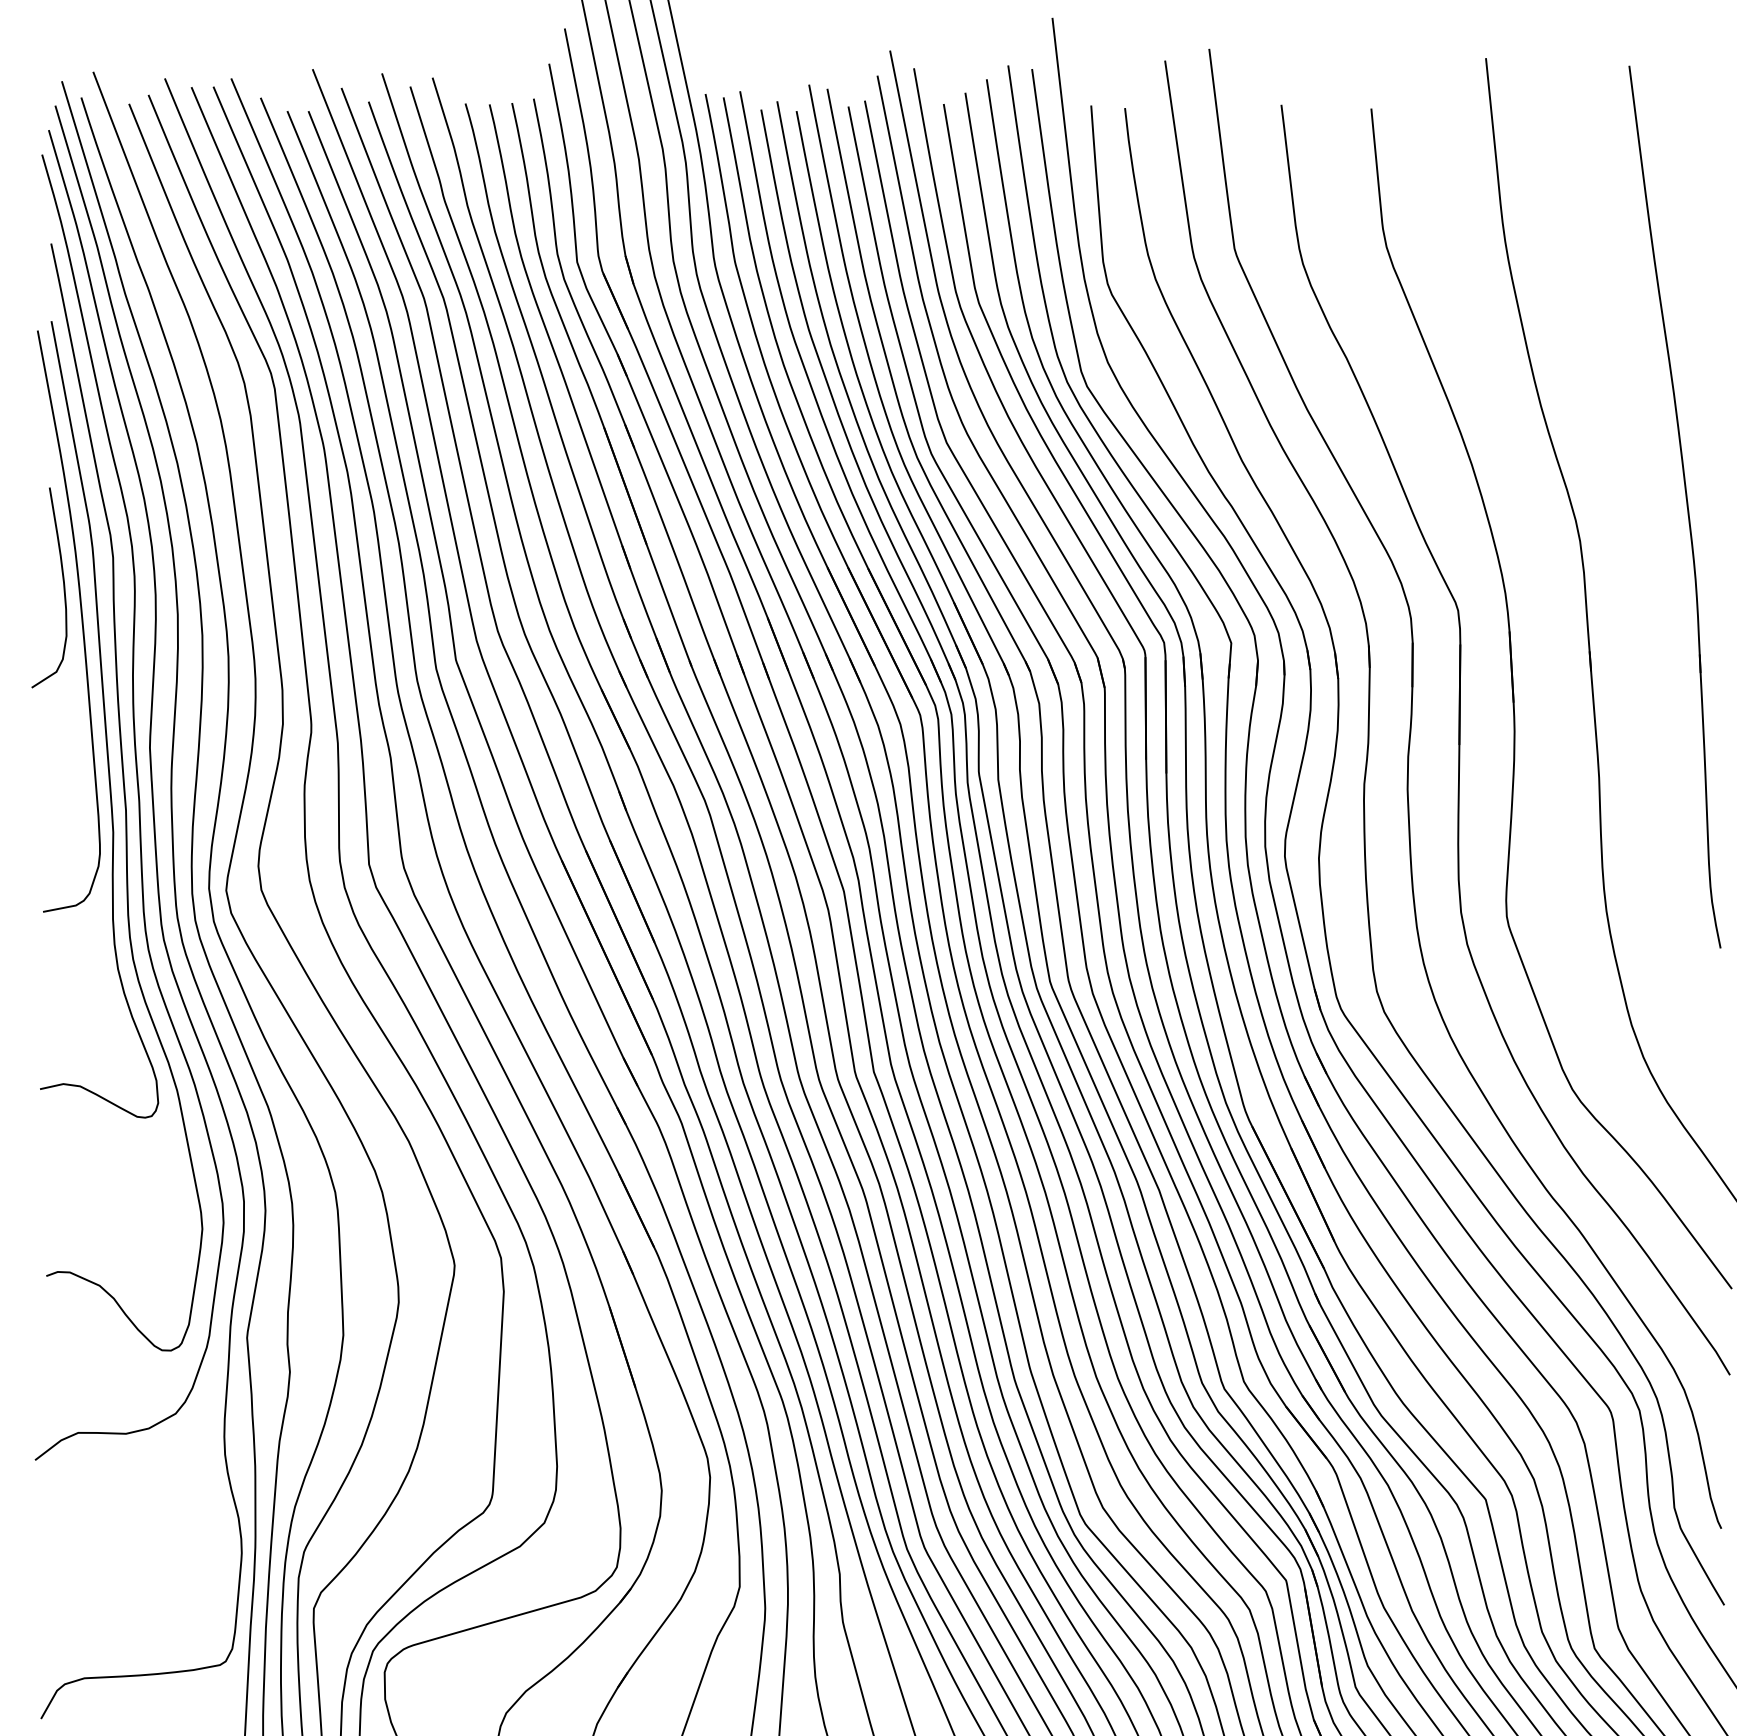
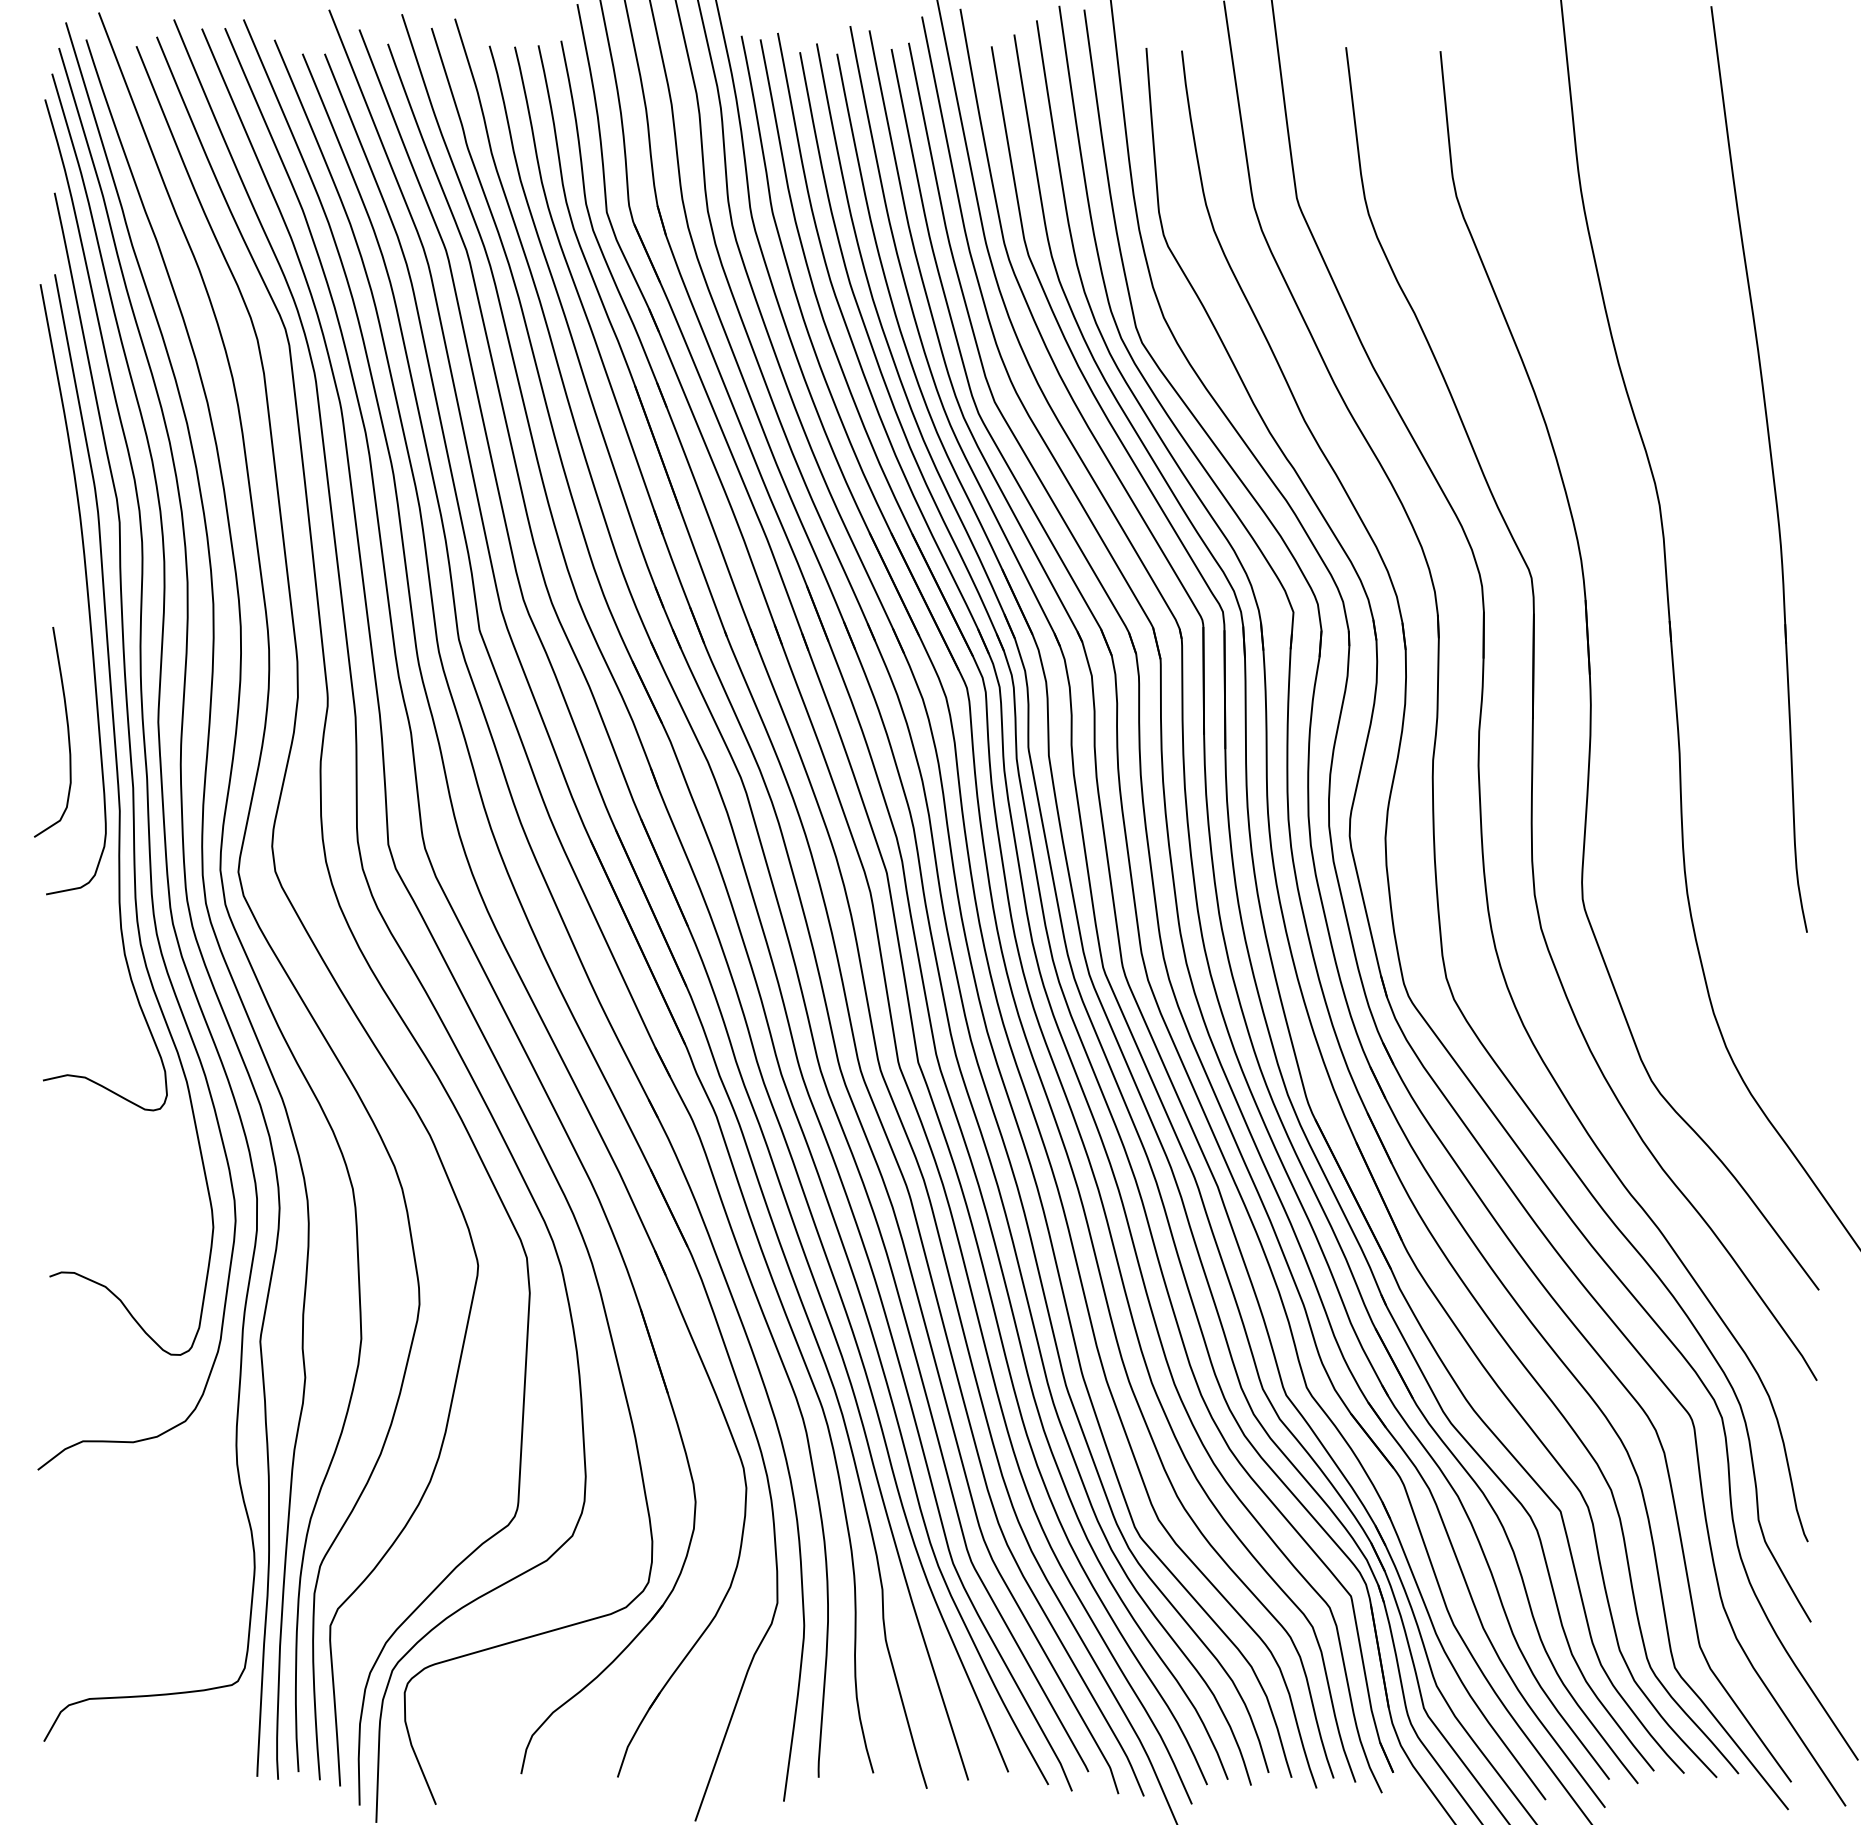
curve: (63, 588) -> (67, 732), moved

